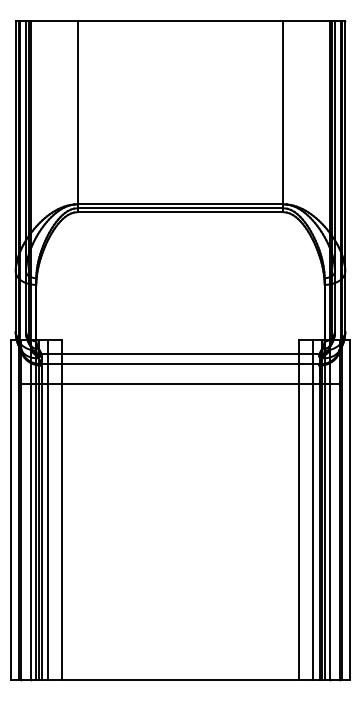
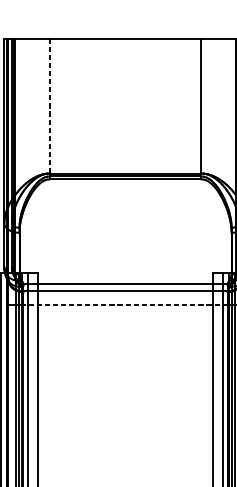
line: (77, 112) -> (49, 105), solid -> dashed
line: (180, 383) -> (125, 305), solid -> dashed

